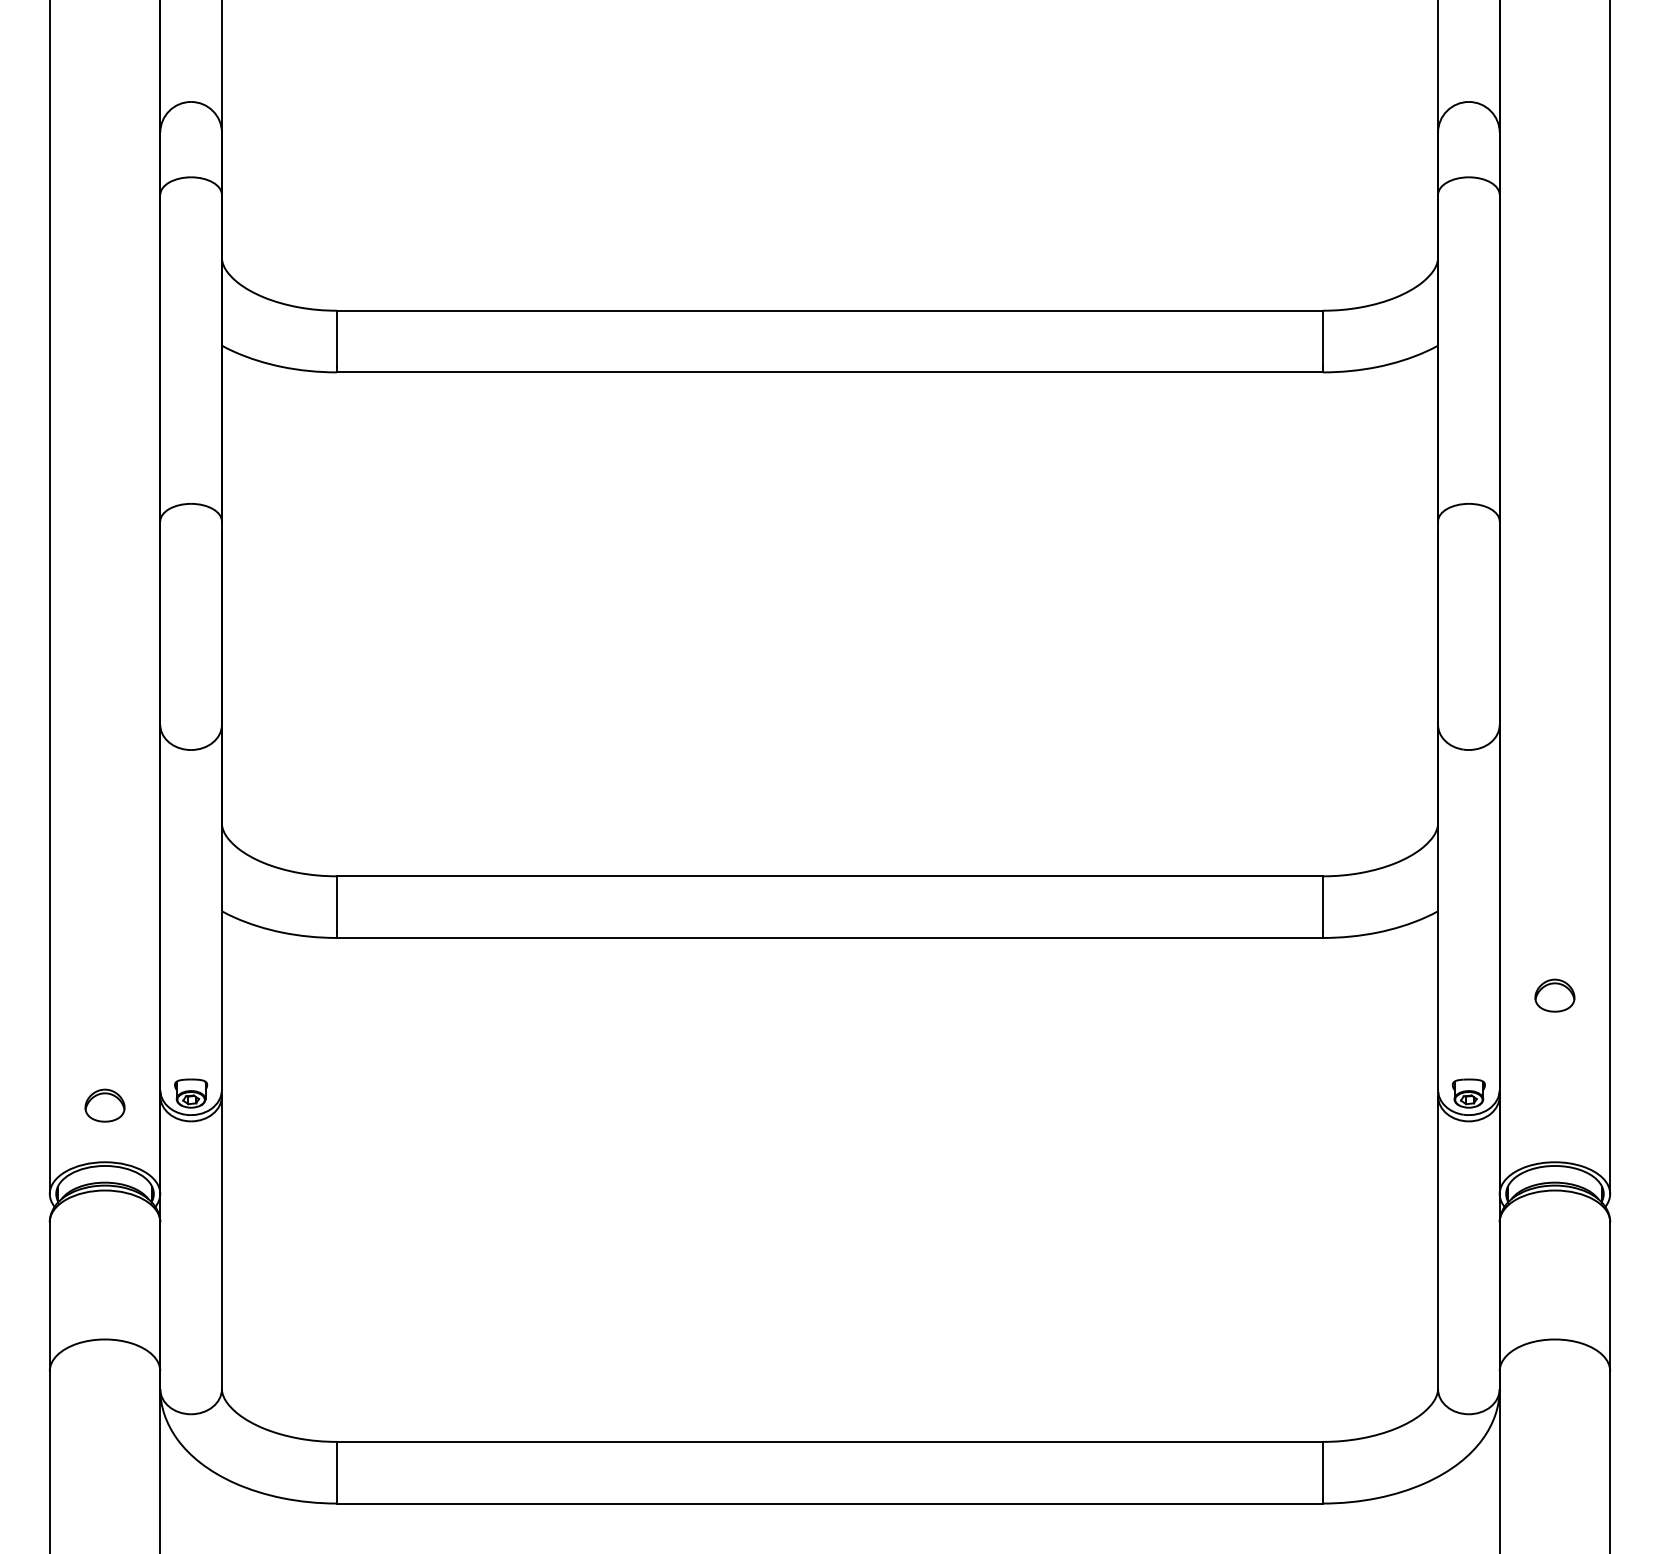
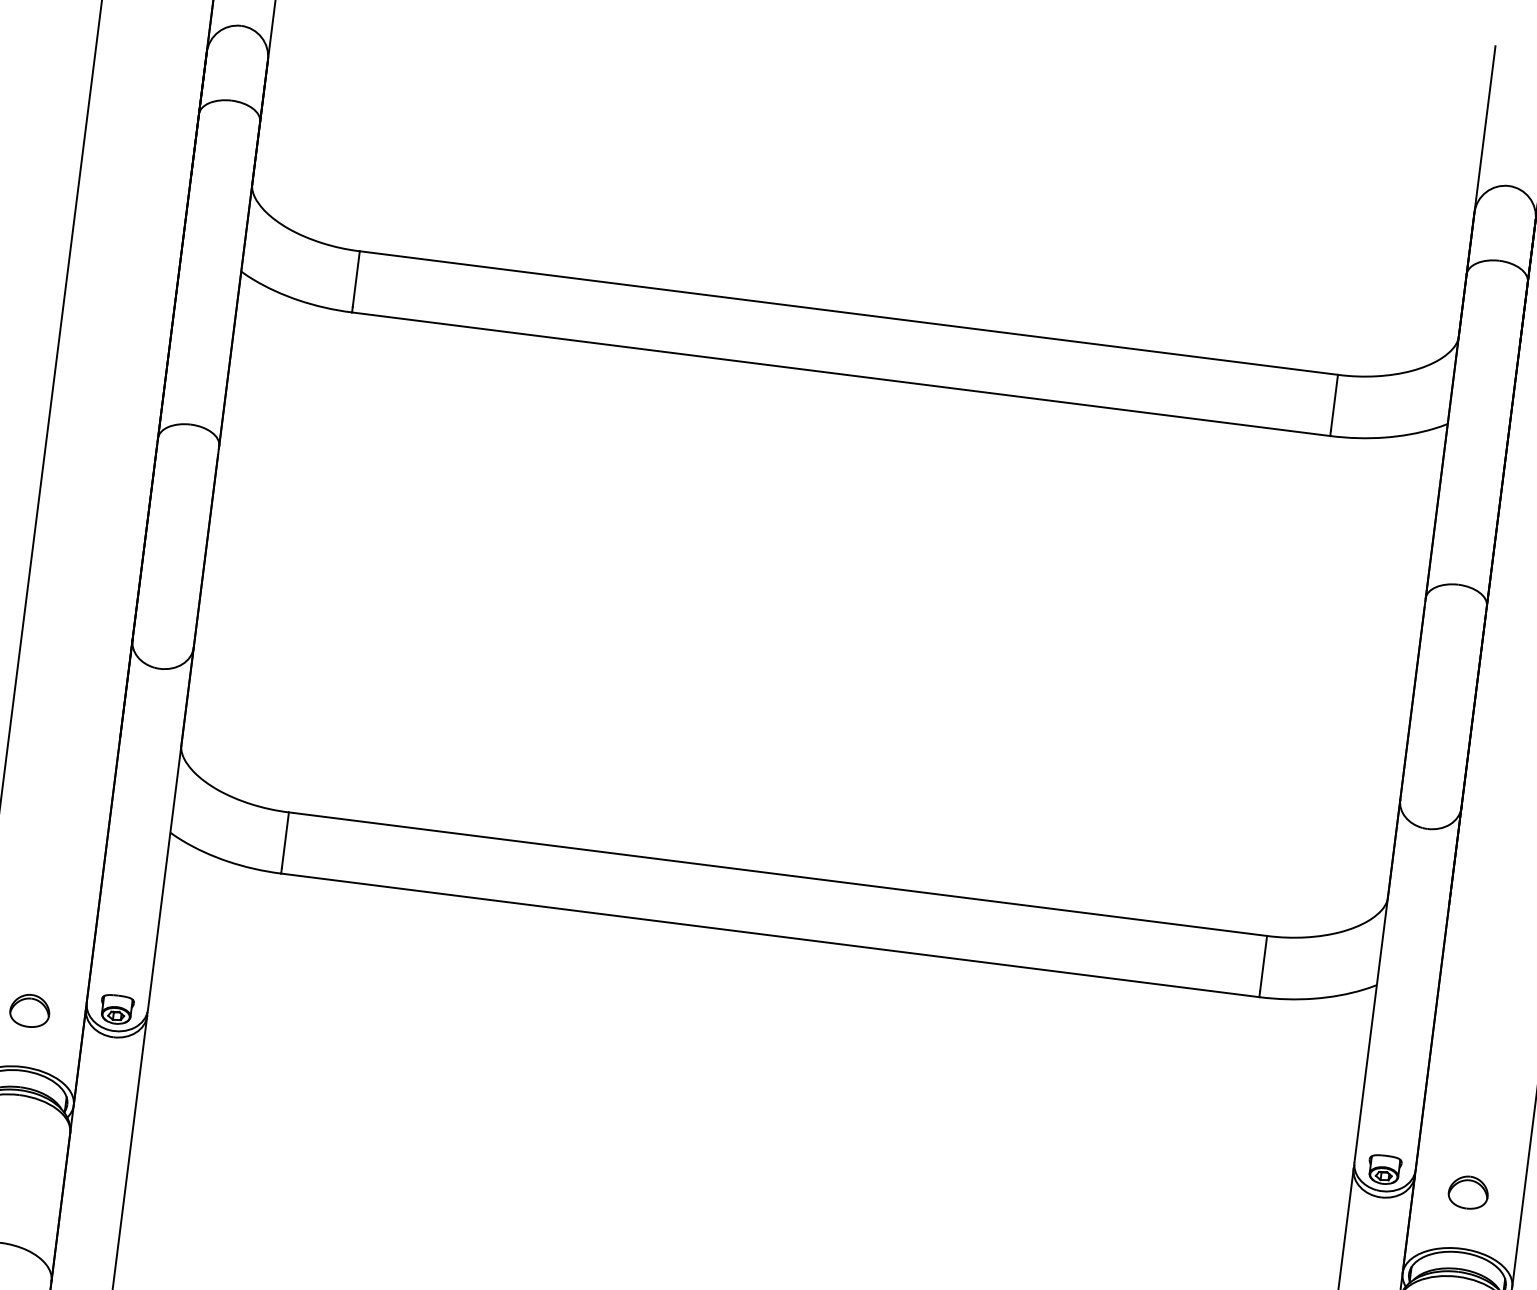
part: (1554, 995) -> (1468, 1192), moved

